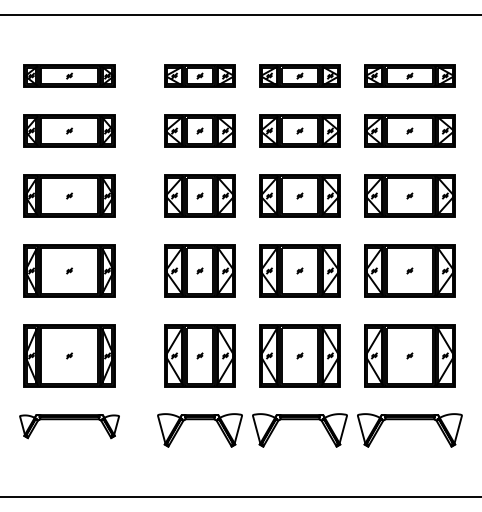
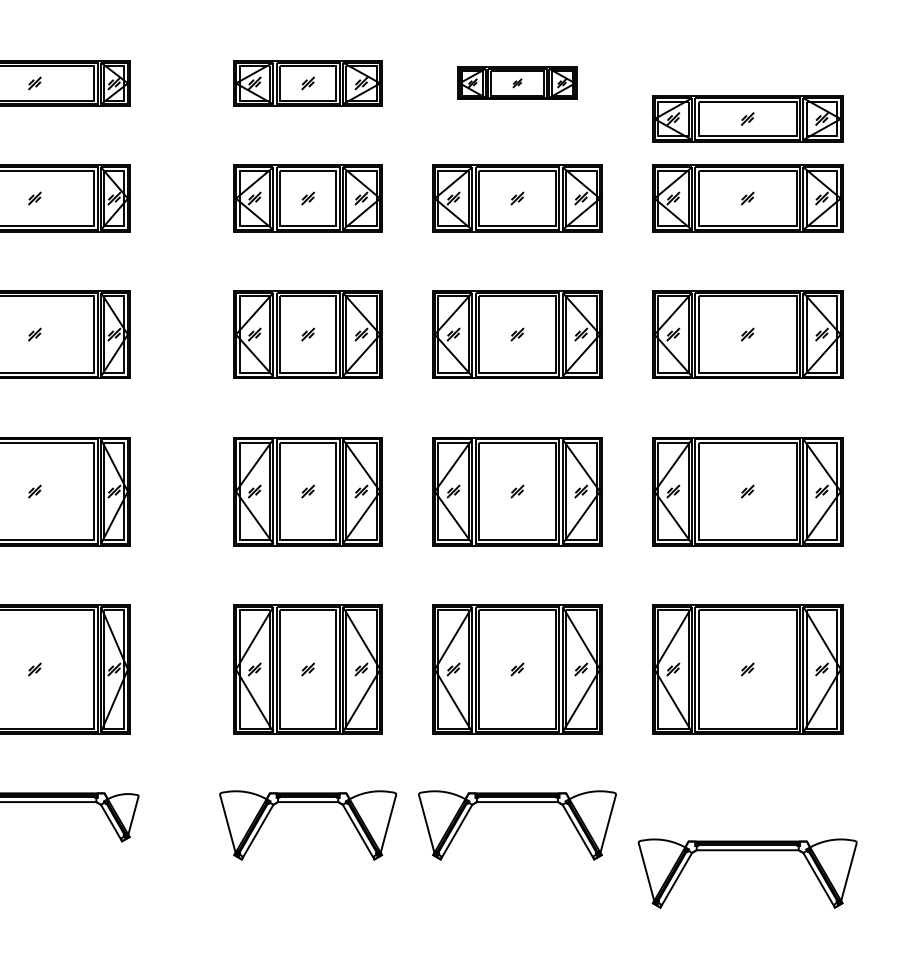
part: (299, 75) -> (516, 82), size x0.7
part: (409, 75) -> (746, 117), moved
part: (409, 420) -> (746, 852), moved

